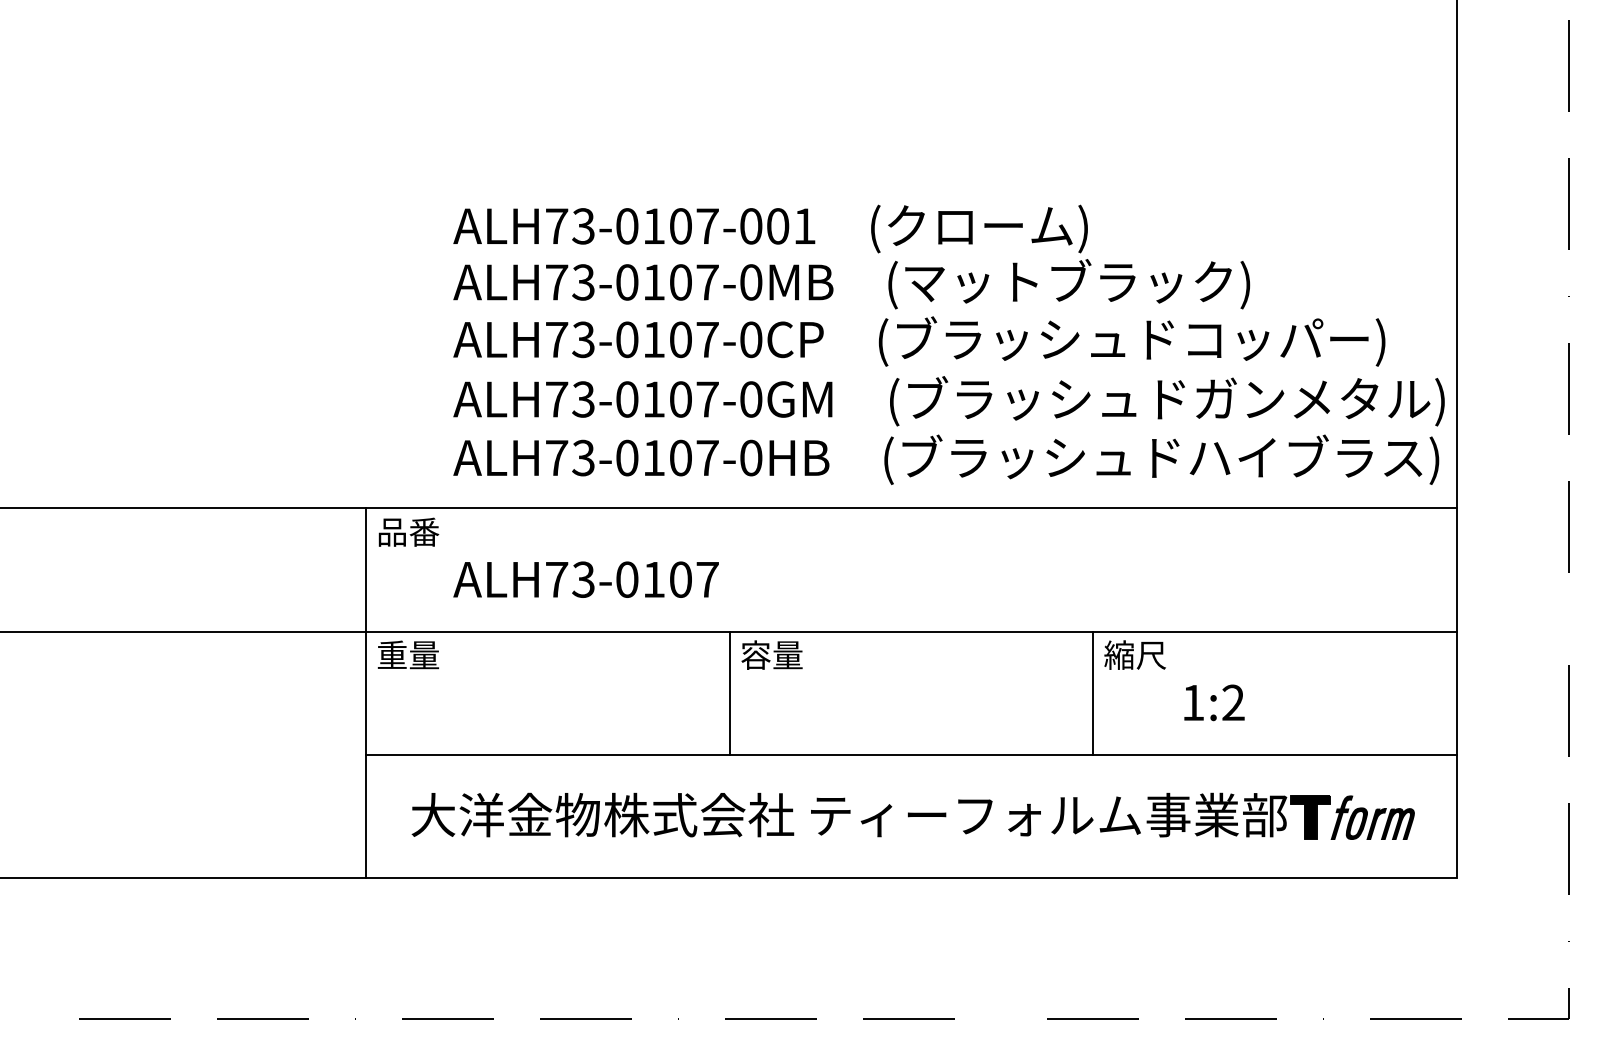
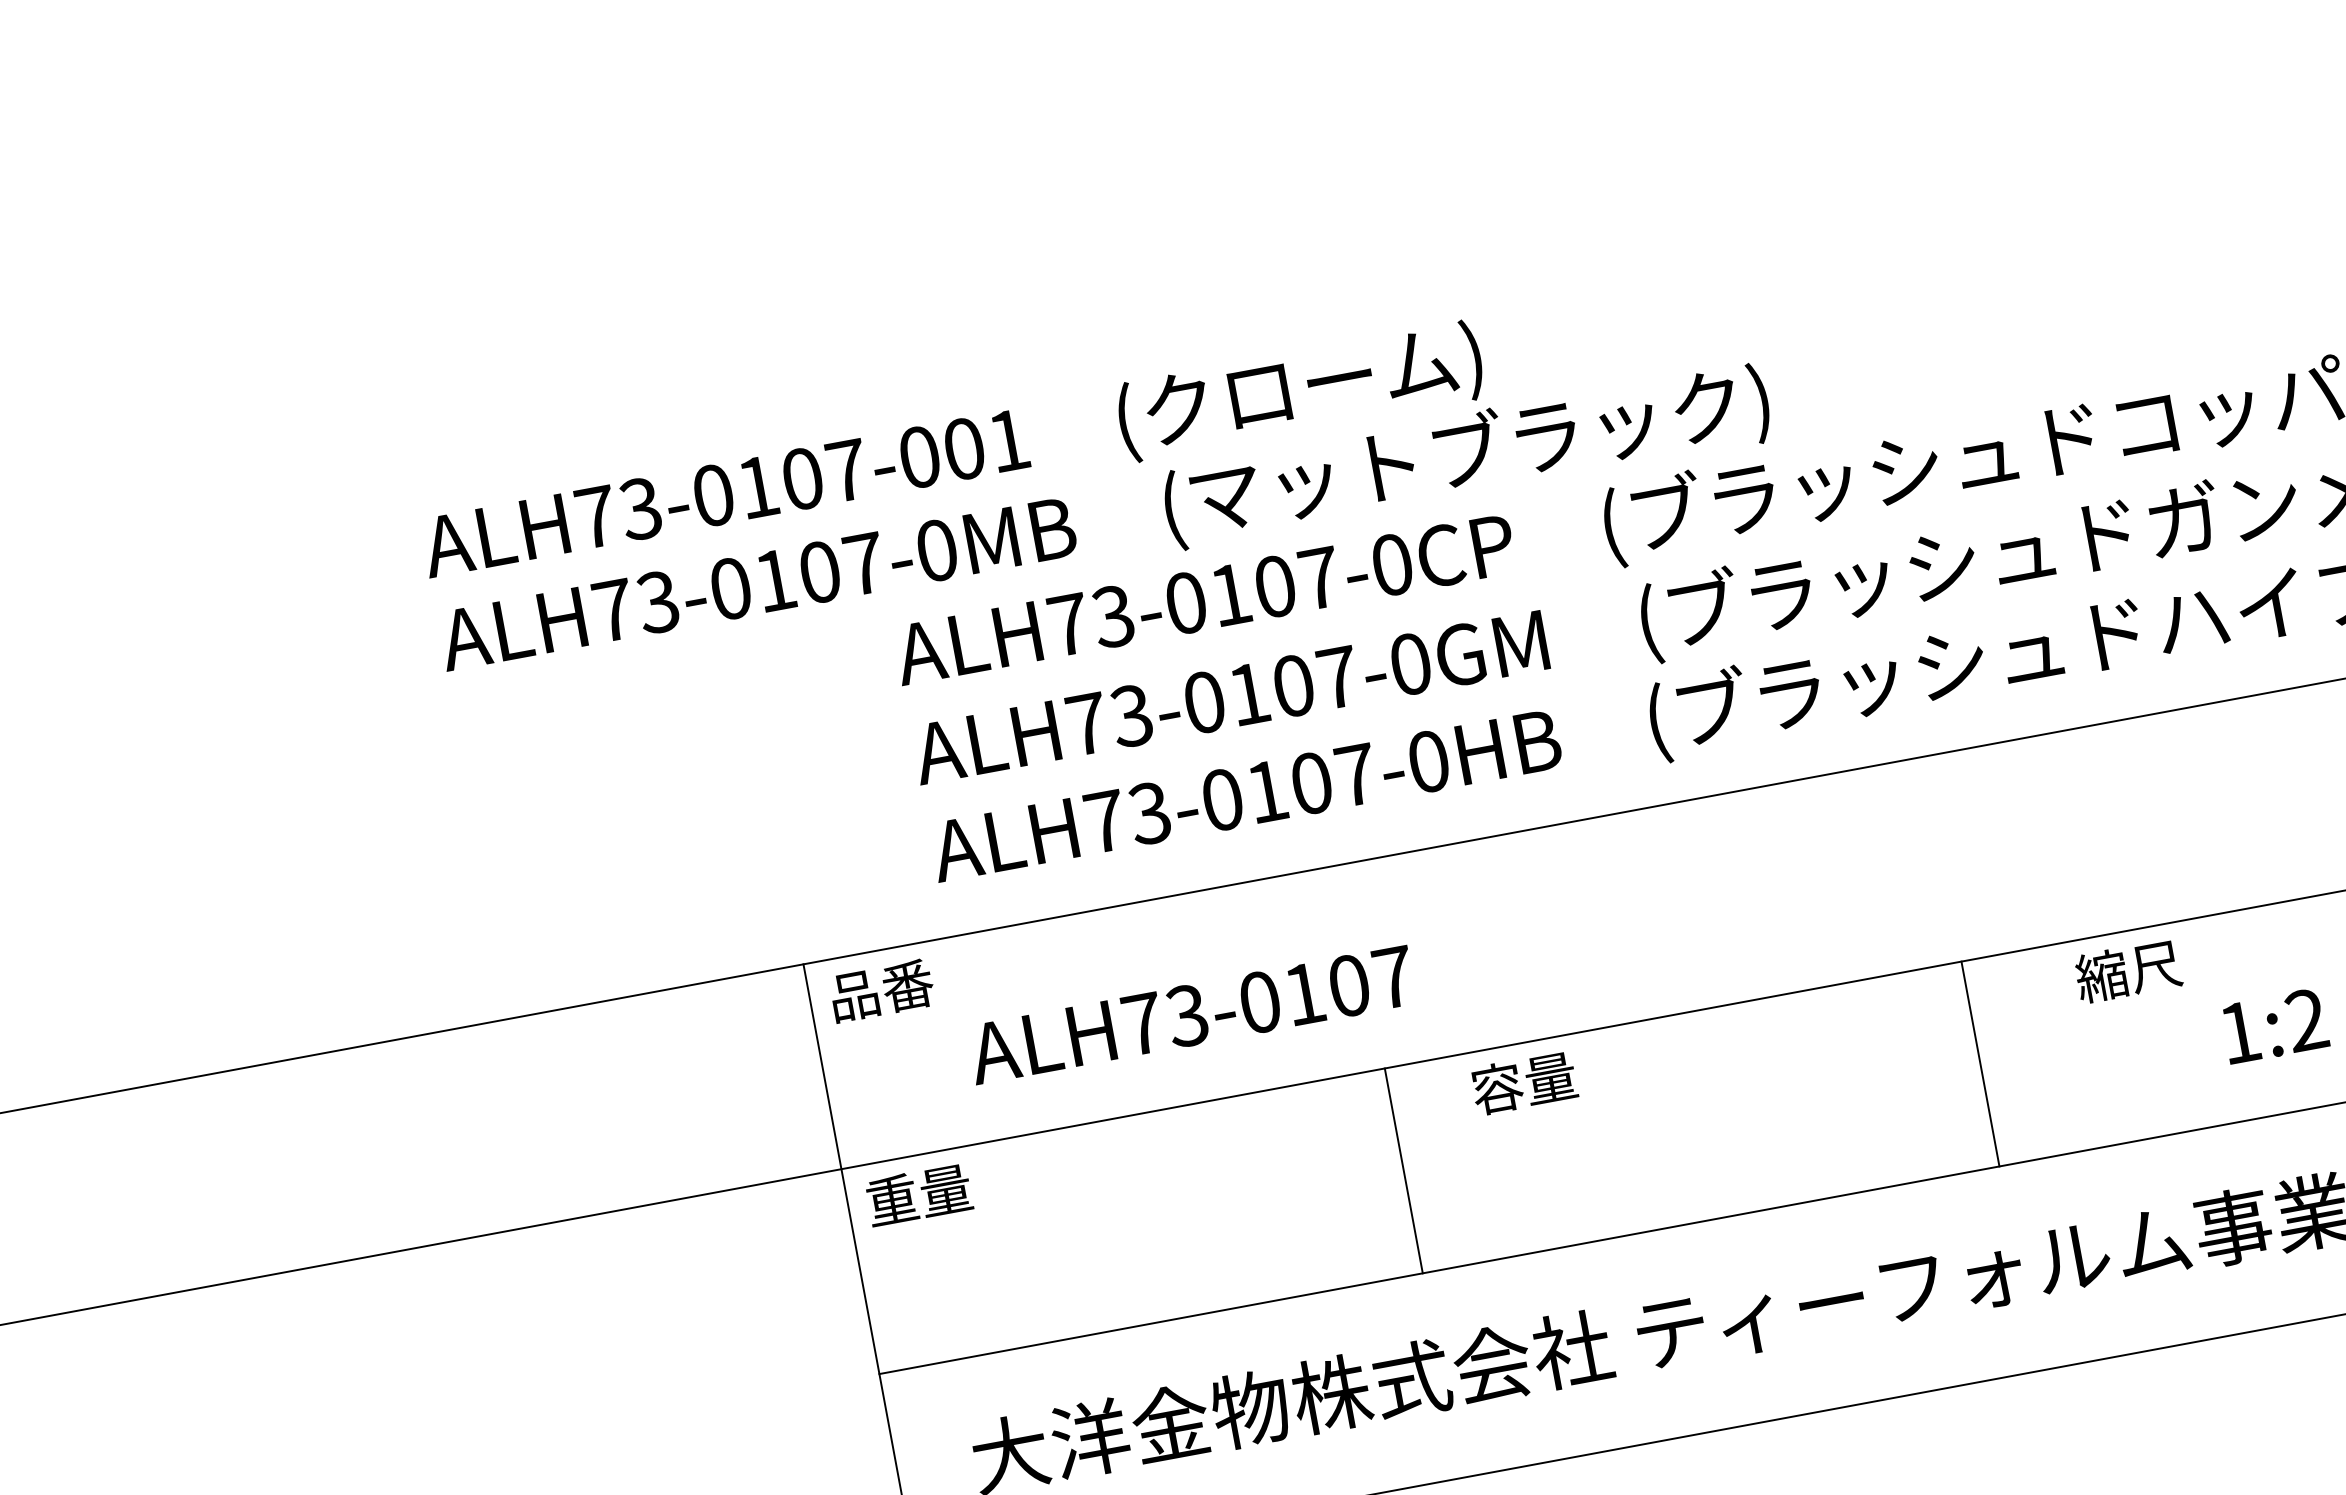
text: (851, 256) -> (1095, 476), moved
line: (729, 692) -> (1403, 1169), moved
line: (1093, 692) -> (1980, 1062), moved

